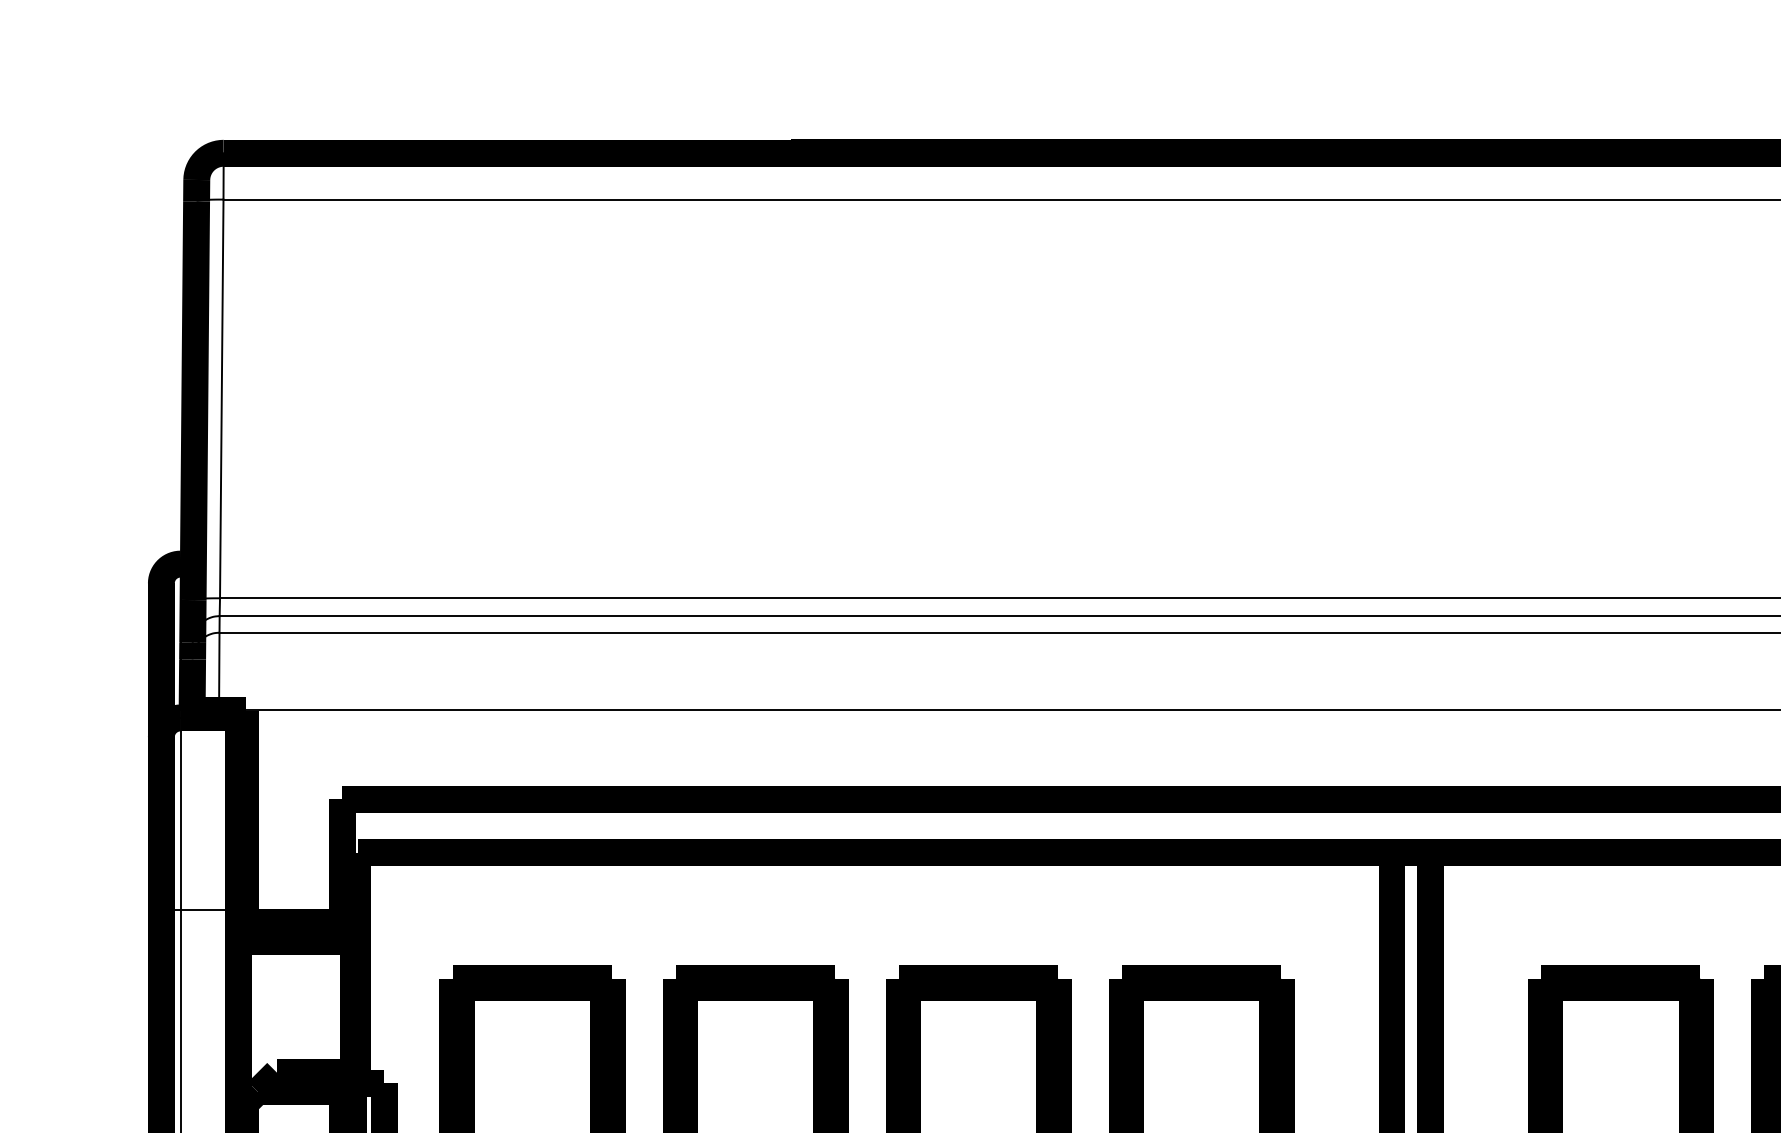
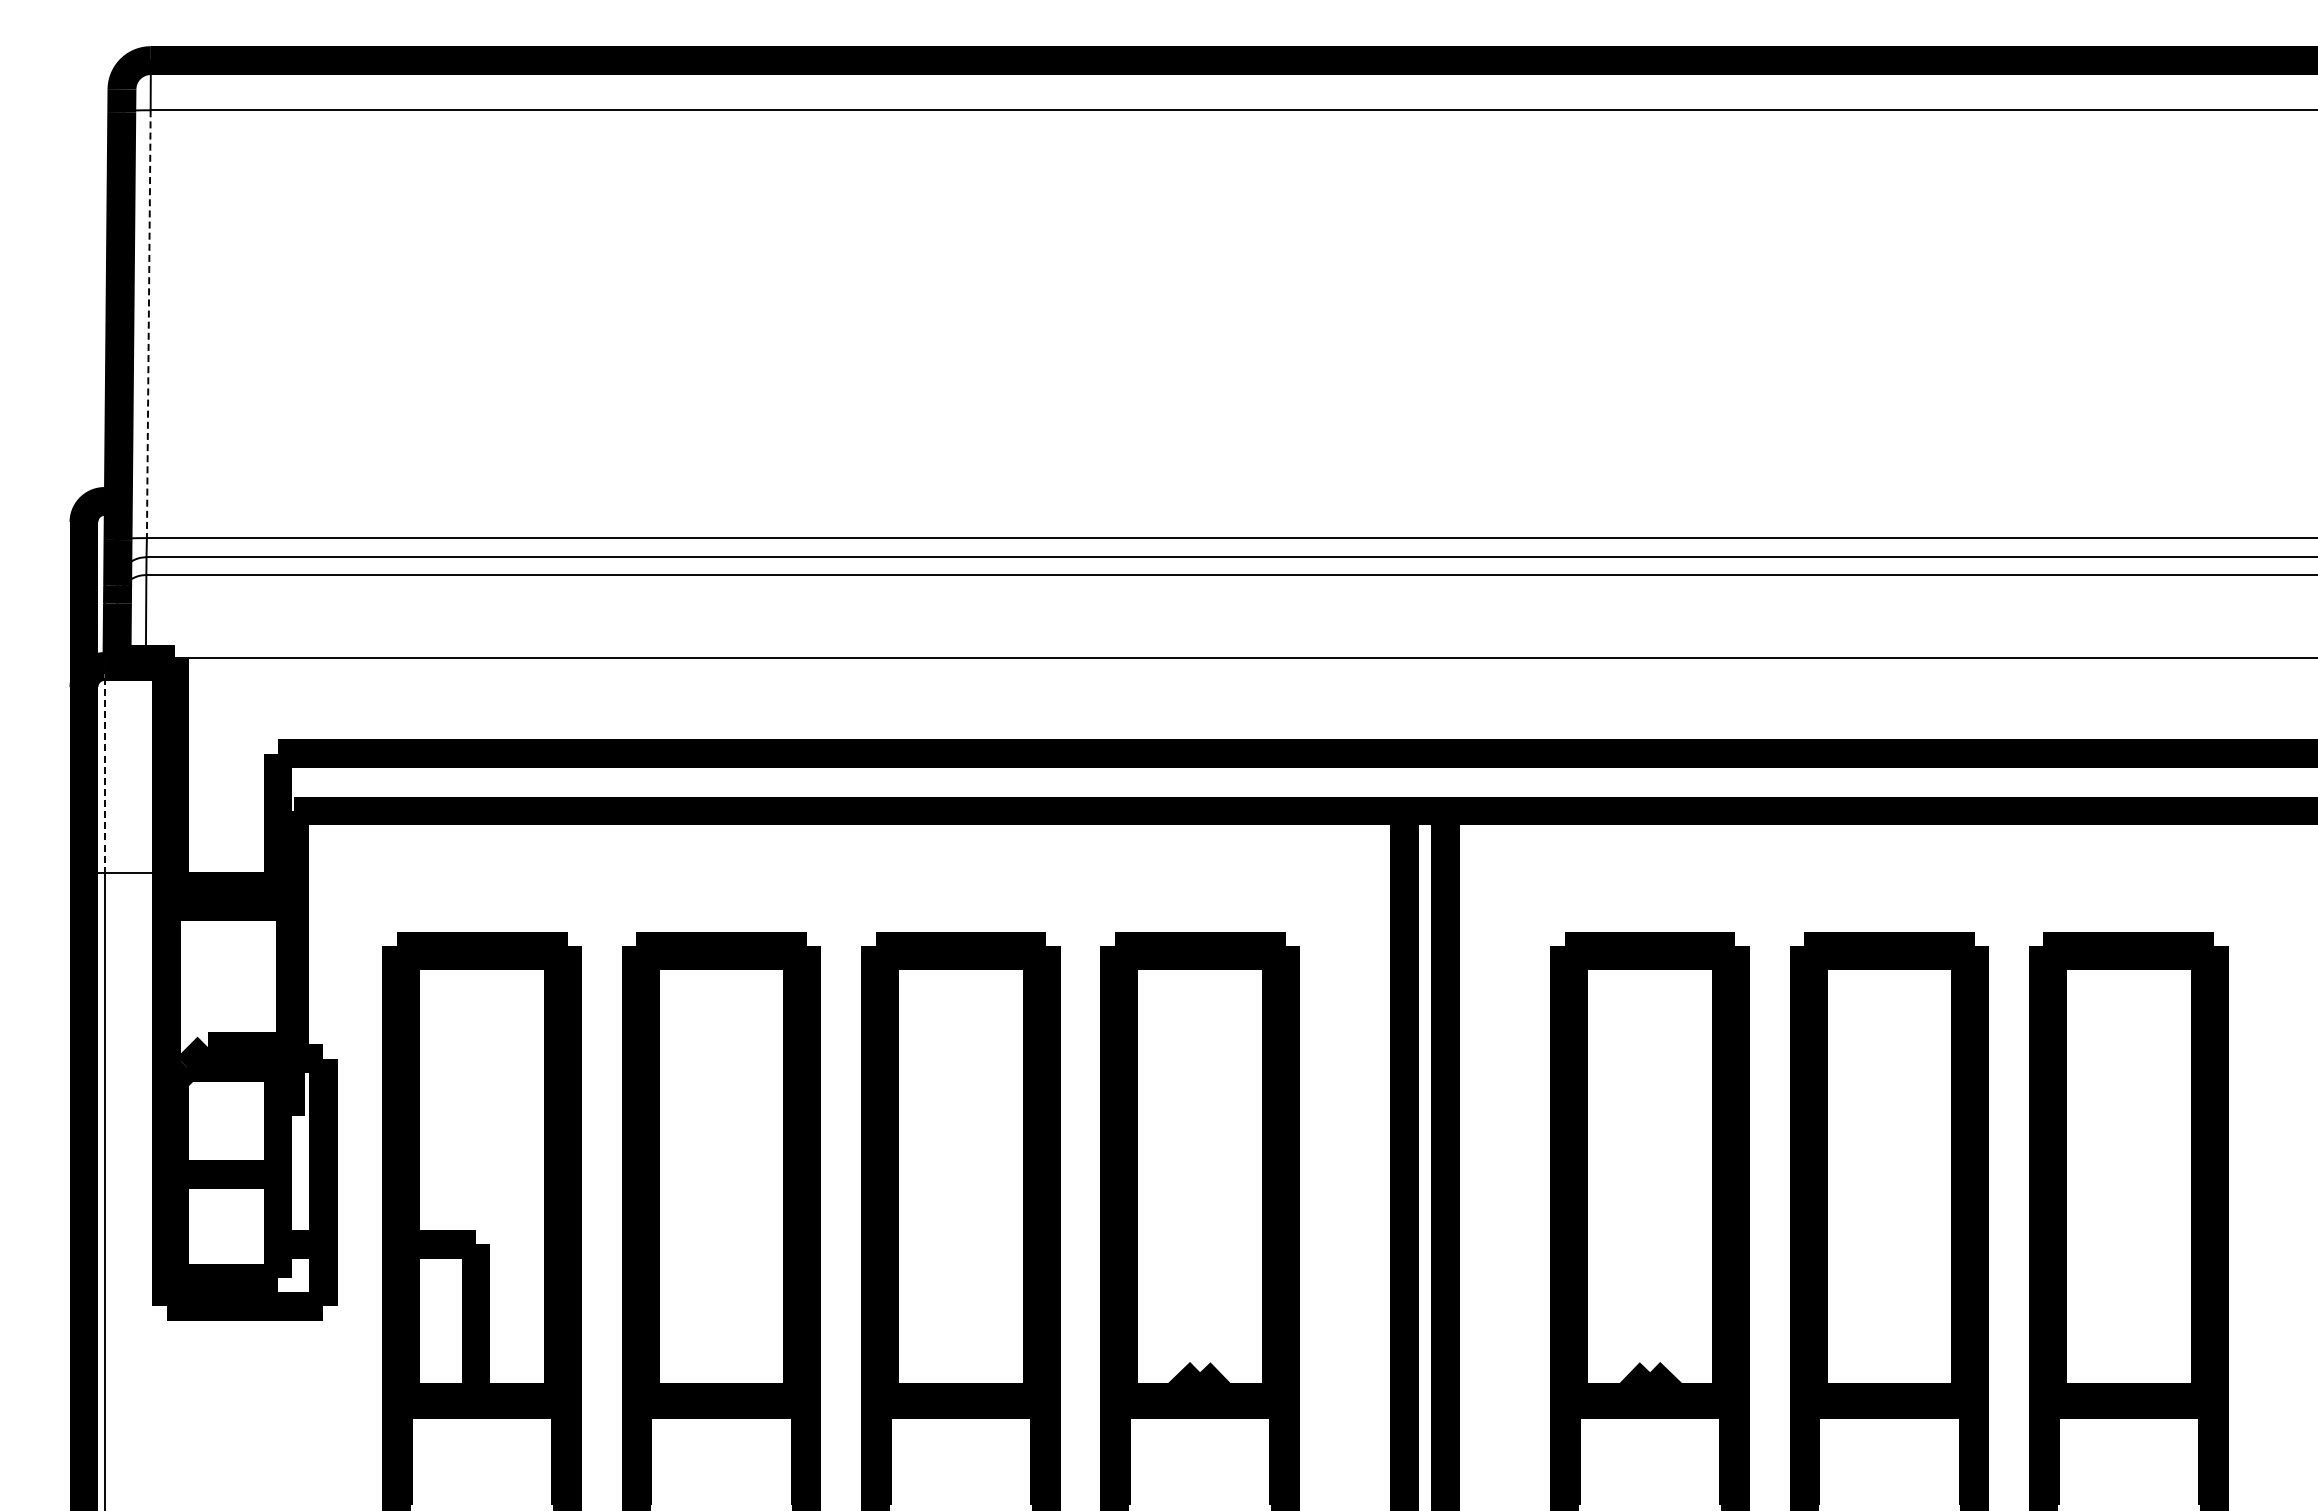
line: (221, 399) -> (148, 324), solid -> dashed
line: (180, 814) -> (104, 770), solid -> dashed

